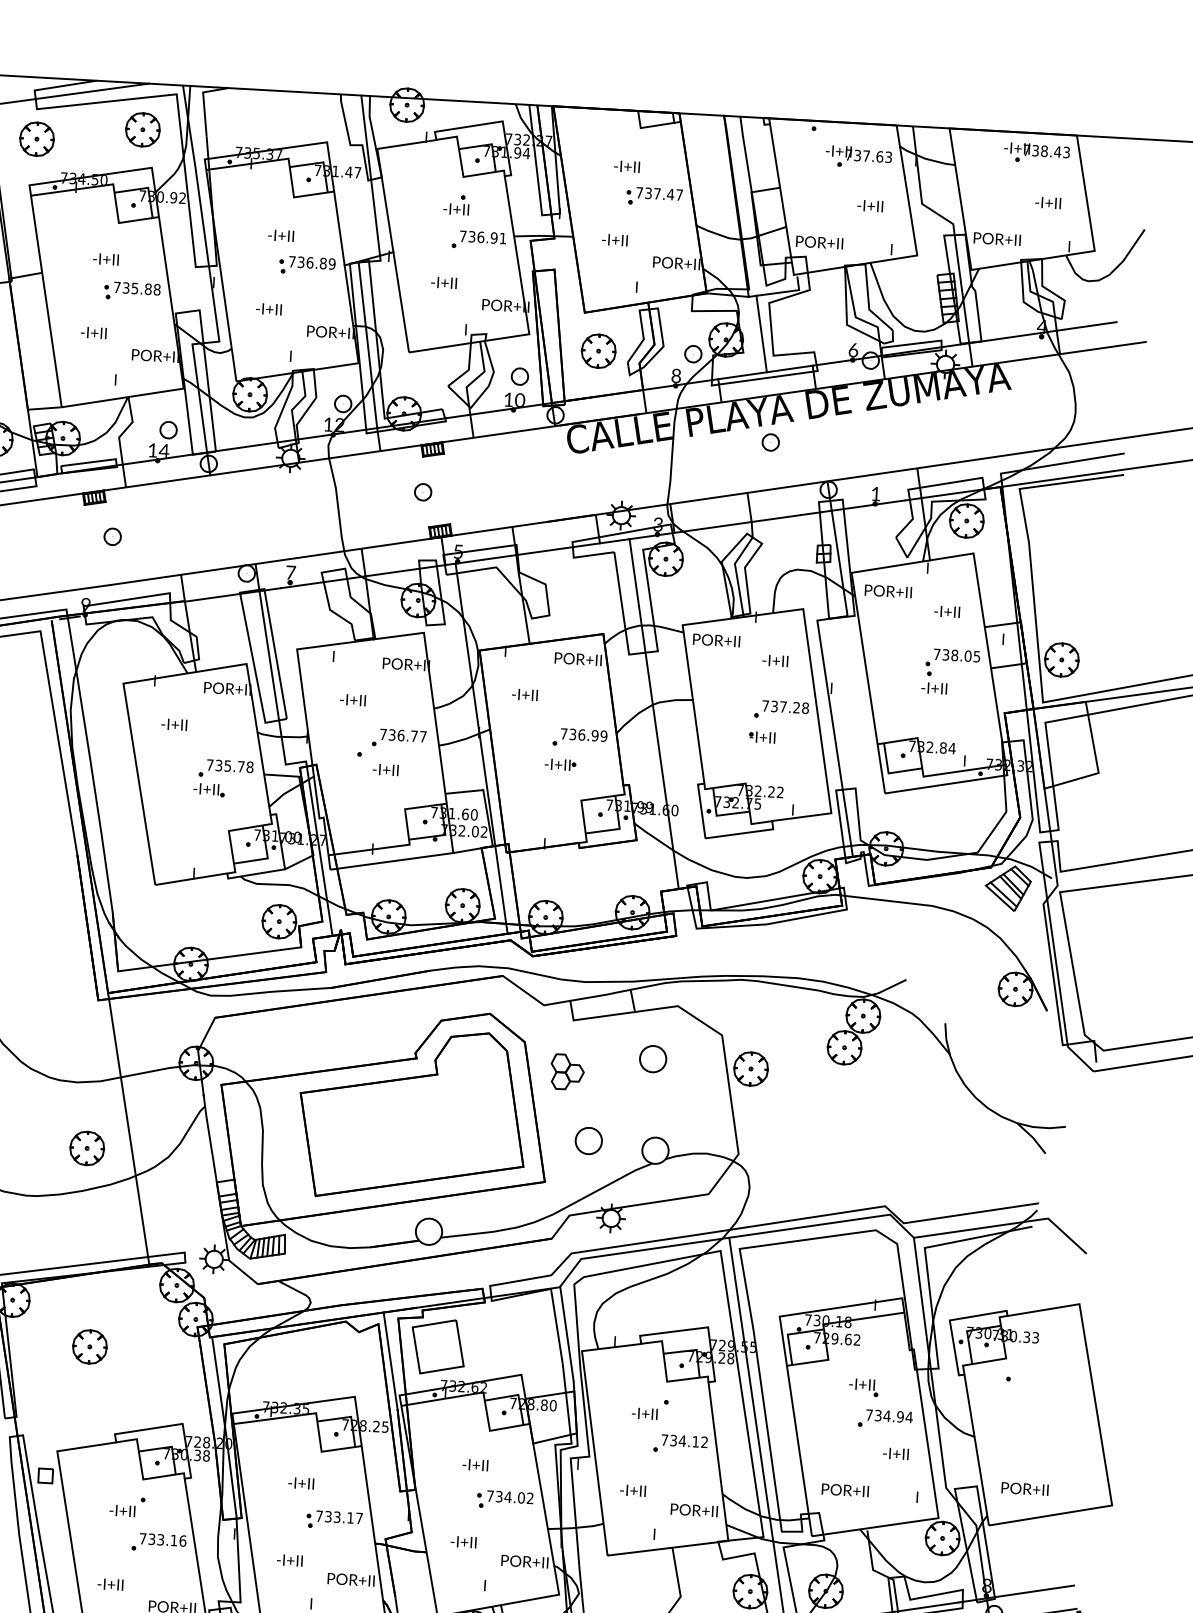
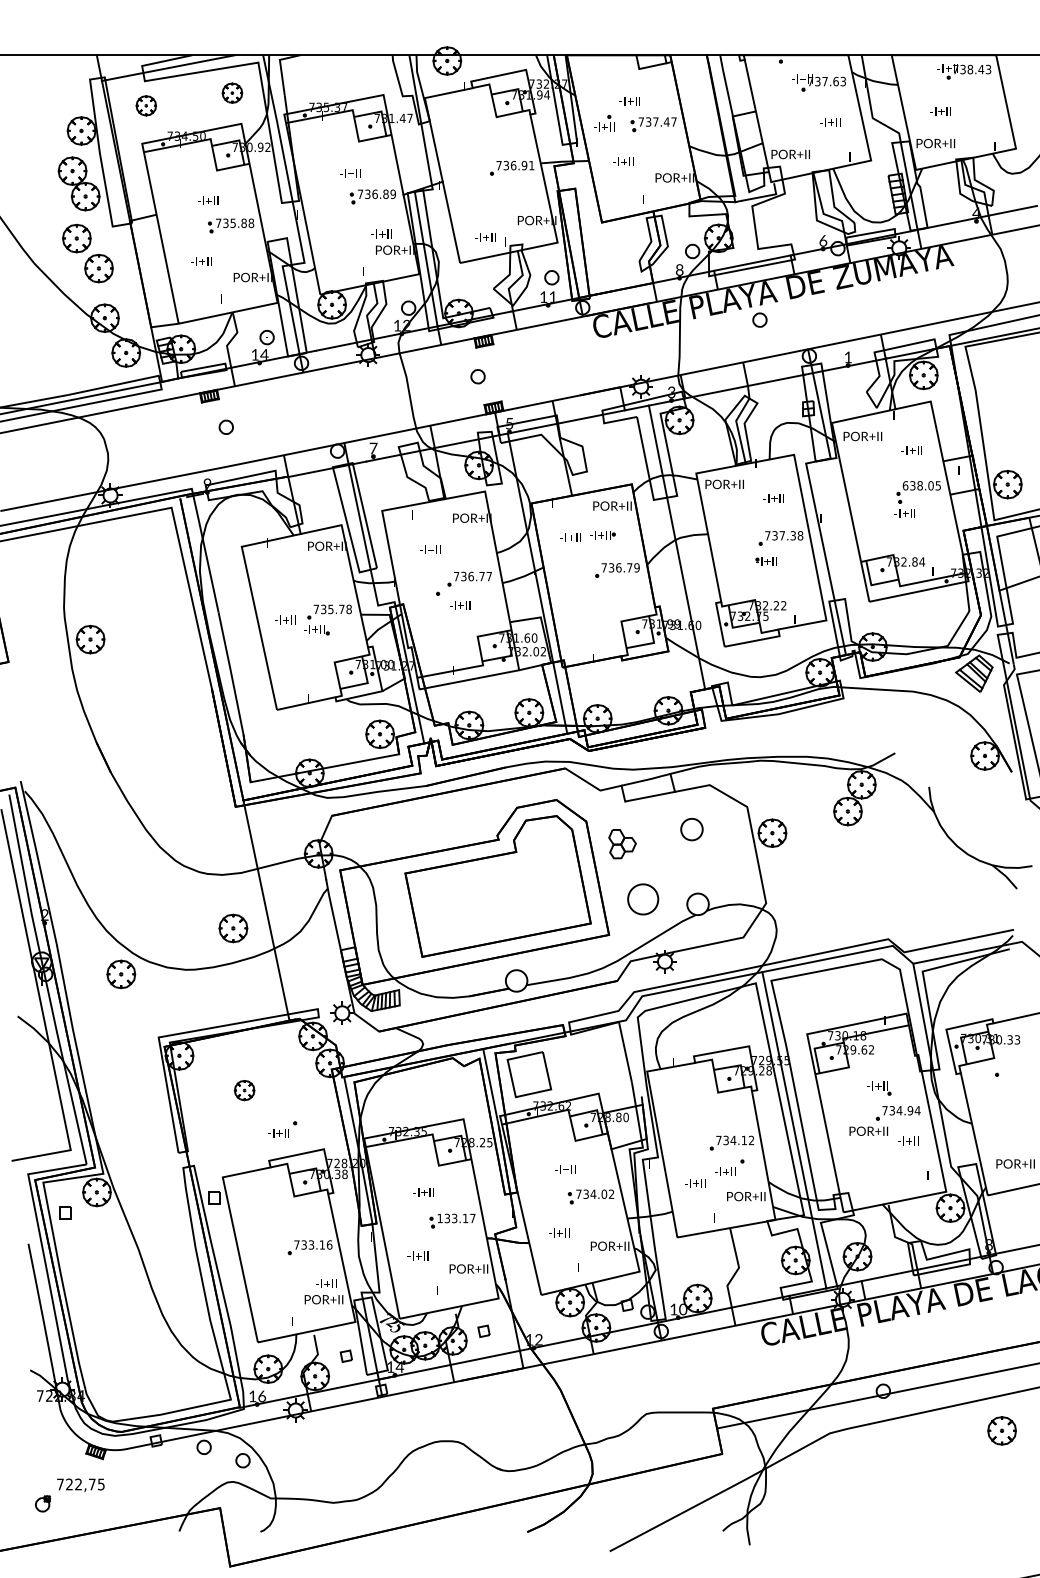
part: (143, 128) -> (232, 92), size x0.7
part: (37, 138) -> (146, 105), size x0.7
text: (1047, 202) -> (940, 111), moved
part: (456, 203) -> (604, 122), moved
text: (443, 282) -> (485, 237), moved
text: (268, 308) -> (381, 233), moved
line: (761, 333) -> (747, 231), removed
part: (597, 351) -> (614, 253), removed
text: (520, 399) -> (553, 296), 10 -> 11
text: (937, 654) -> (905, 485), 738.05 -> 638.05
text: (795, 708) -> (792, 536), 737.28 -> 737.38
text: (174, 724) -> (285, 619), moved
text: (594, 735) -> (629, 567), 736.99 -> 736.79
part: (560, 765) -> (602, 535), moved
part: (588, 1141) -> (642, 899), size x1.4
line: (566, 1333) -> (633, 1057), removed
part: (89, 1346) -> (244, 1090), size x0.7
part: (650, 1408) -> (729, 1167), moved
text: (845, 1489) -> (868, 1130), moved
part: (127, 1506) -> (282, 1129), moved
text: (318, 1516) -> (439, 1218), 733.17 -> 133.17
text: (110, 1584) -> (326, 1283), moved

